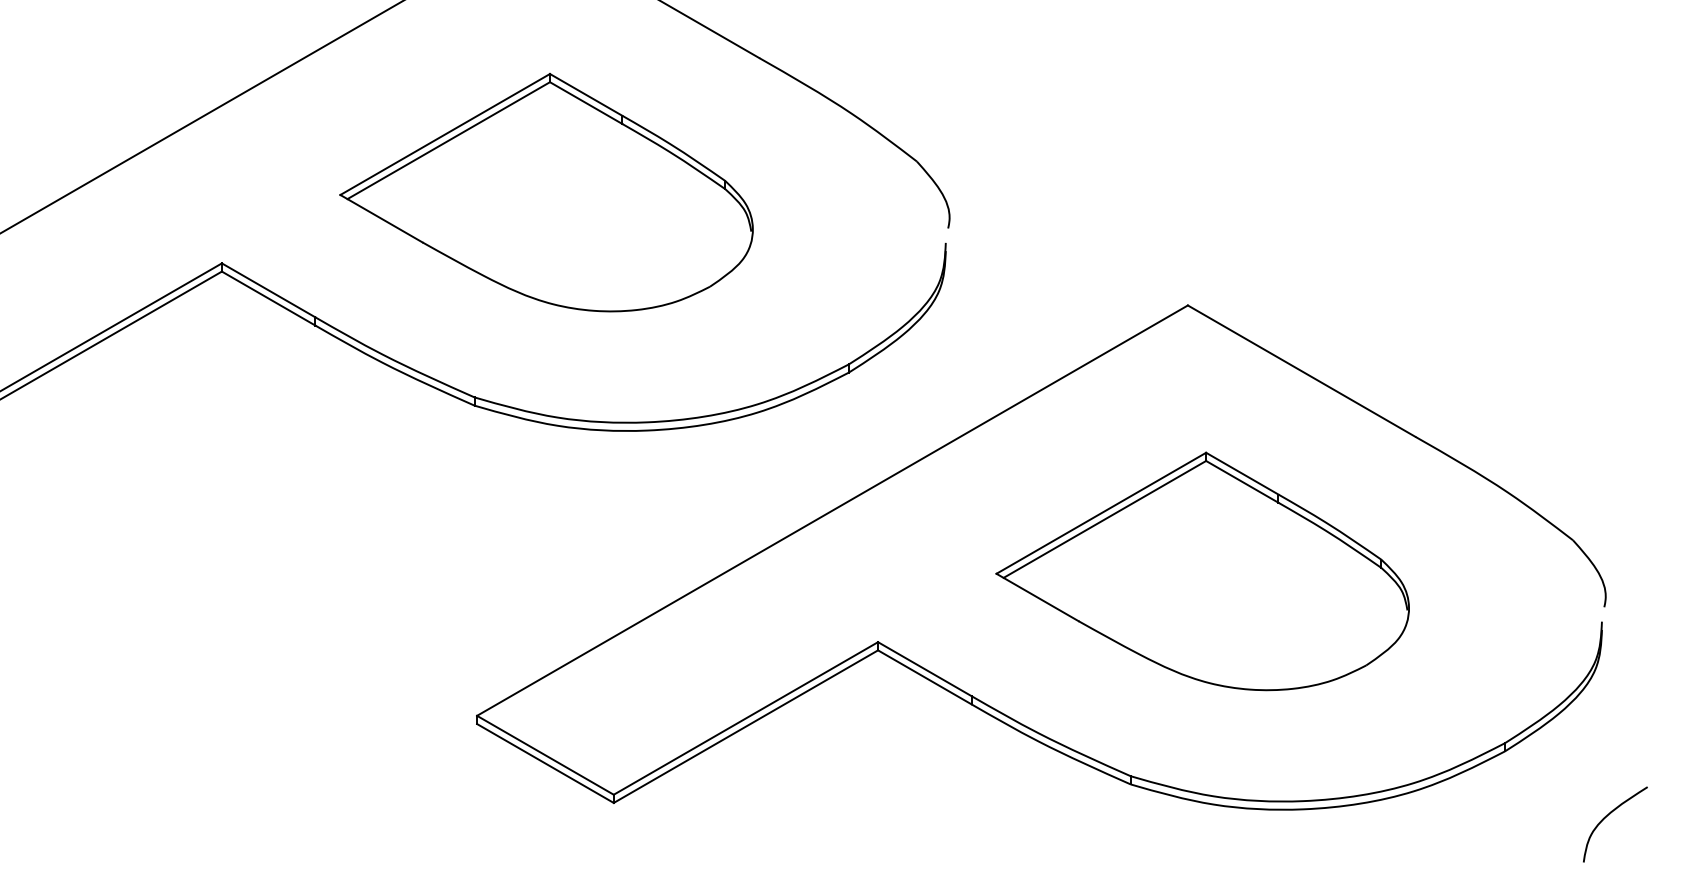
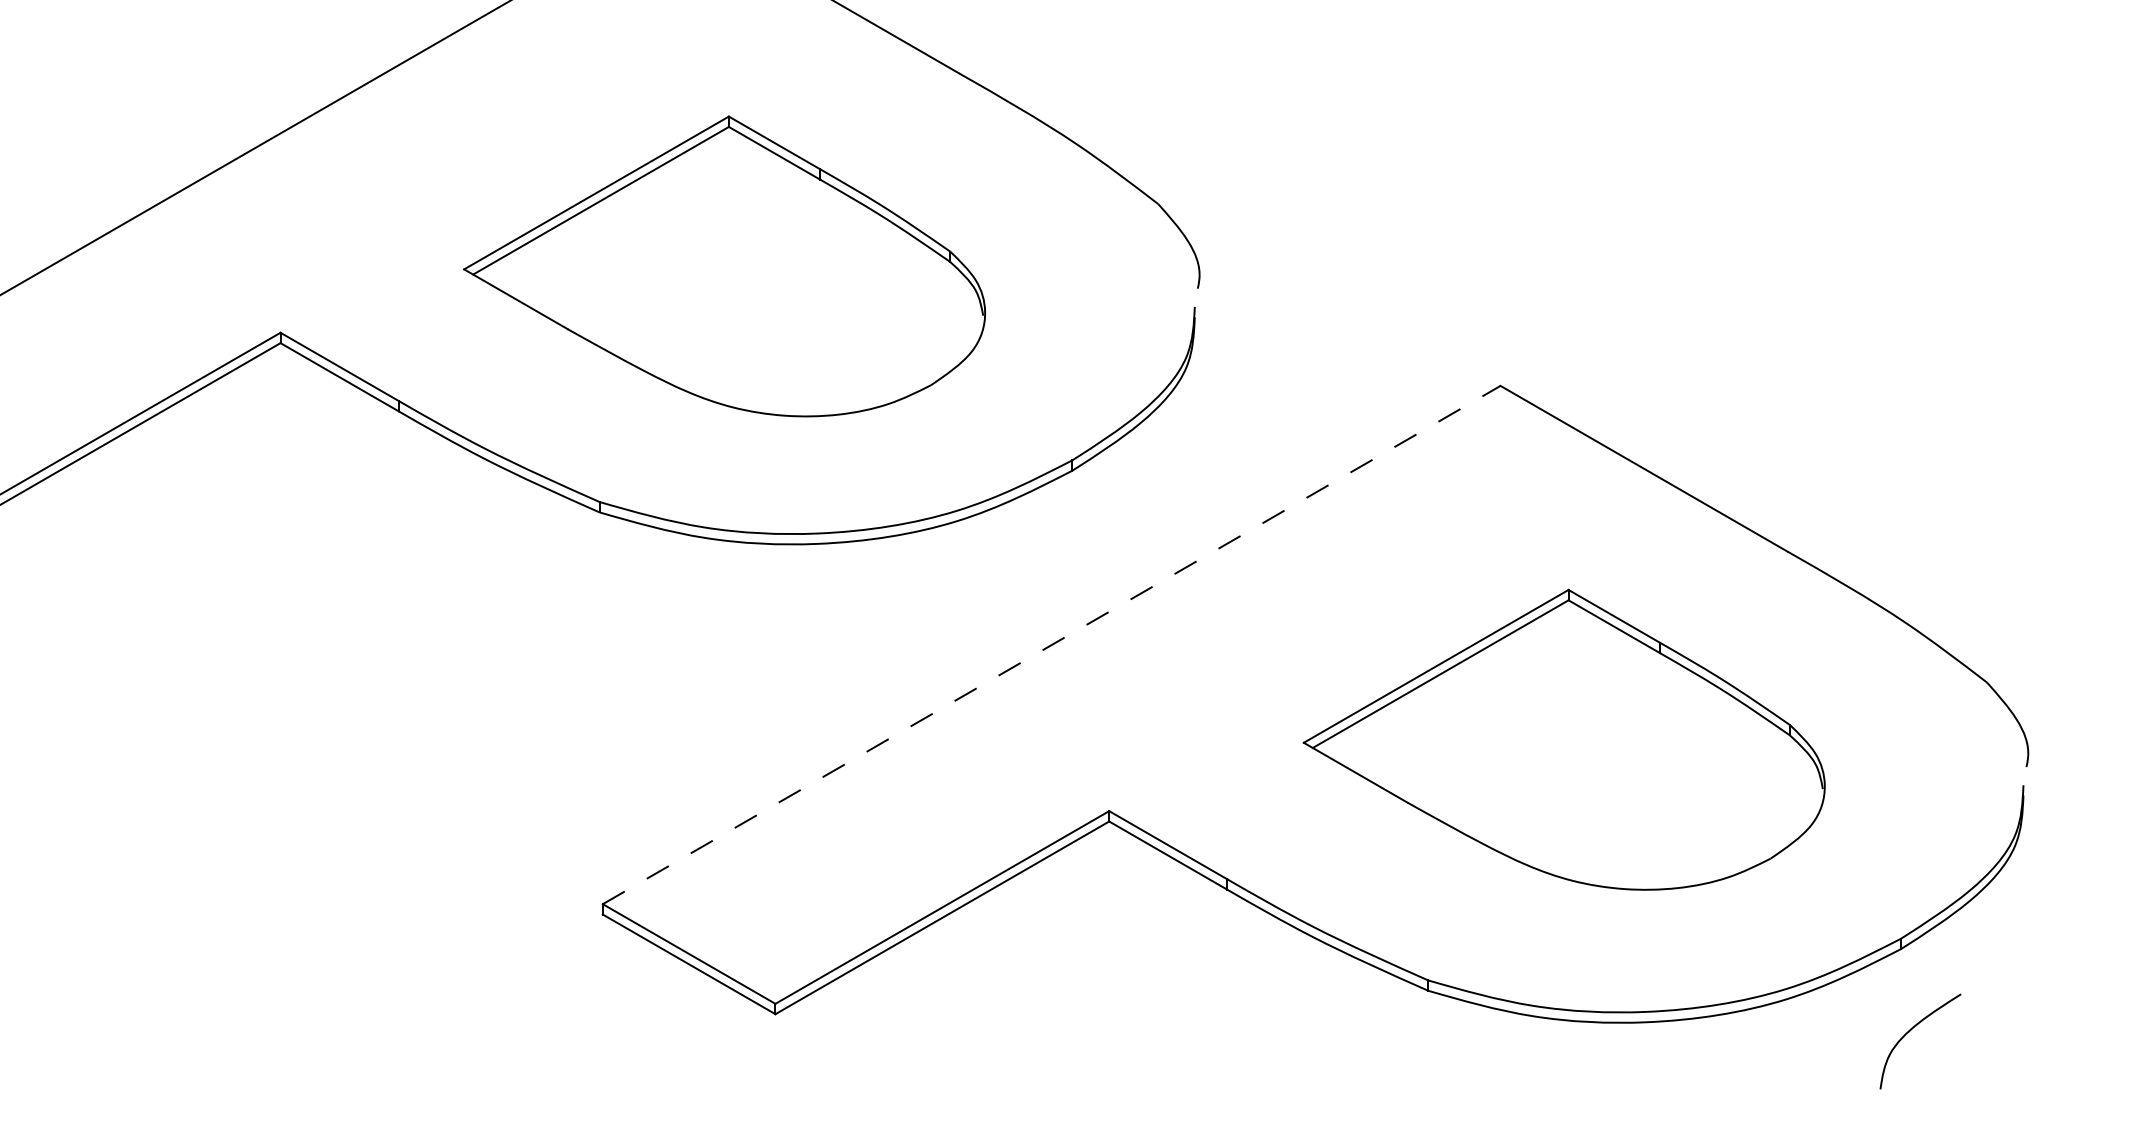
part: (546, 192) -> (724, 266), moved
line: (833, 510) -> (1052, 644), solid -> dashed
part: (1202, 571) -> (1563, 739), moved
curve: (1607, 816) -> (1910, 1031), moved

